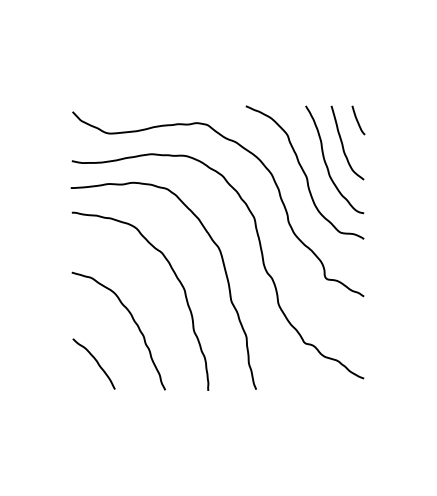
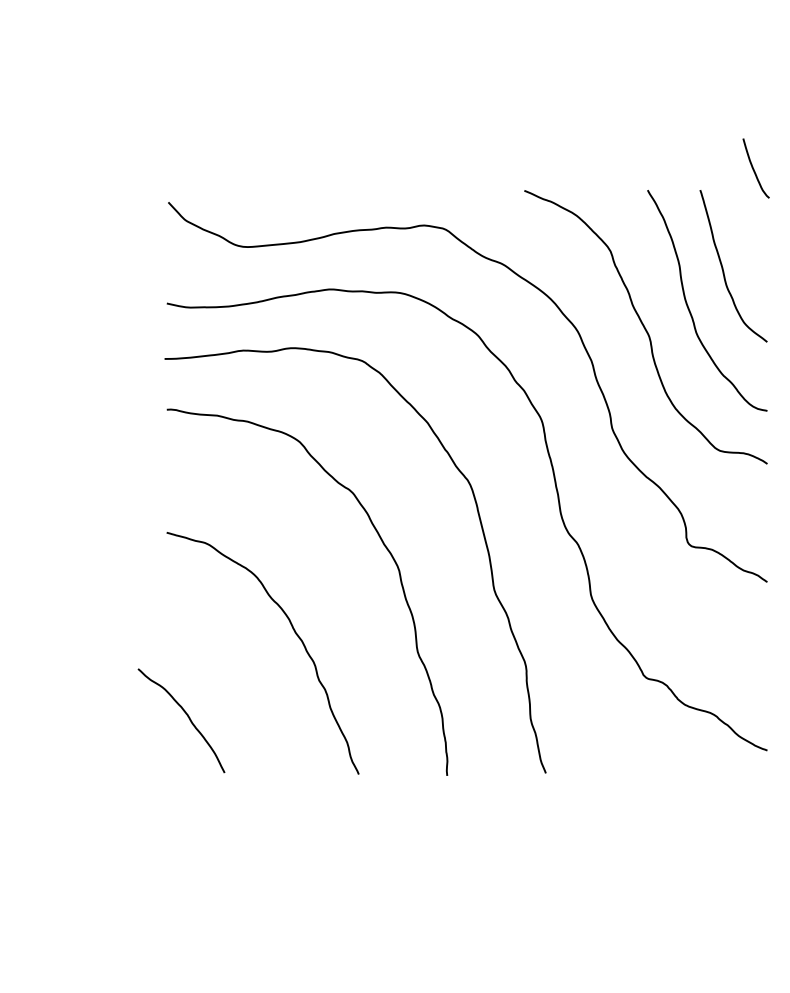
curve: (358, 120) -> (755, 168), moved
curve: (95, 361) -> (184, 715), moved

